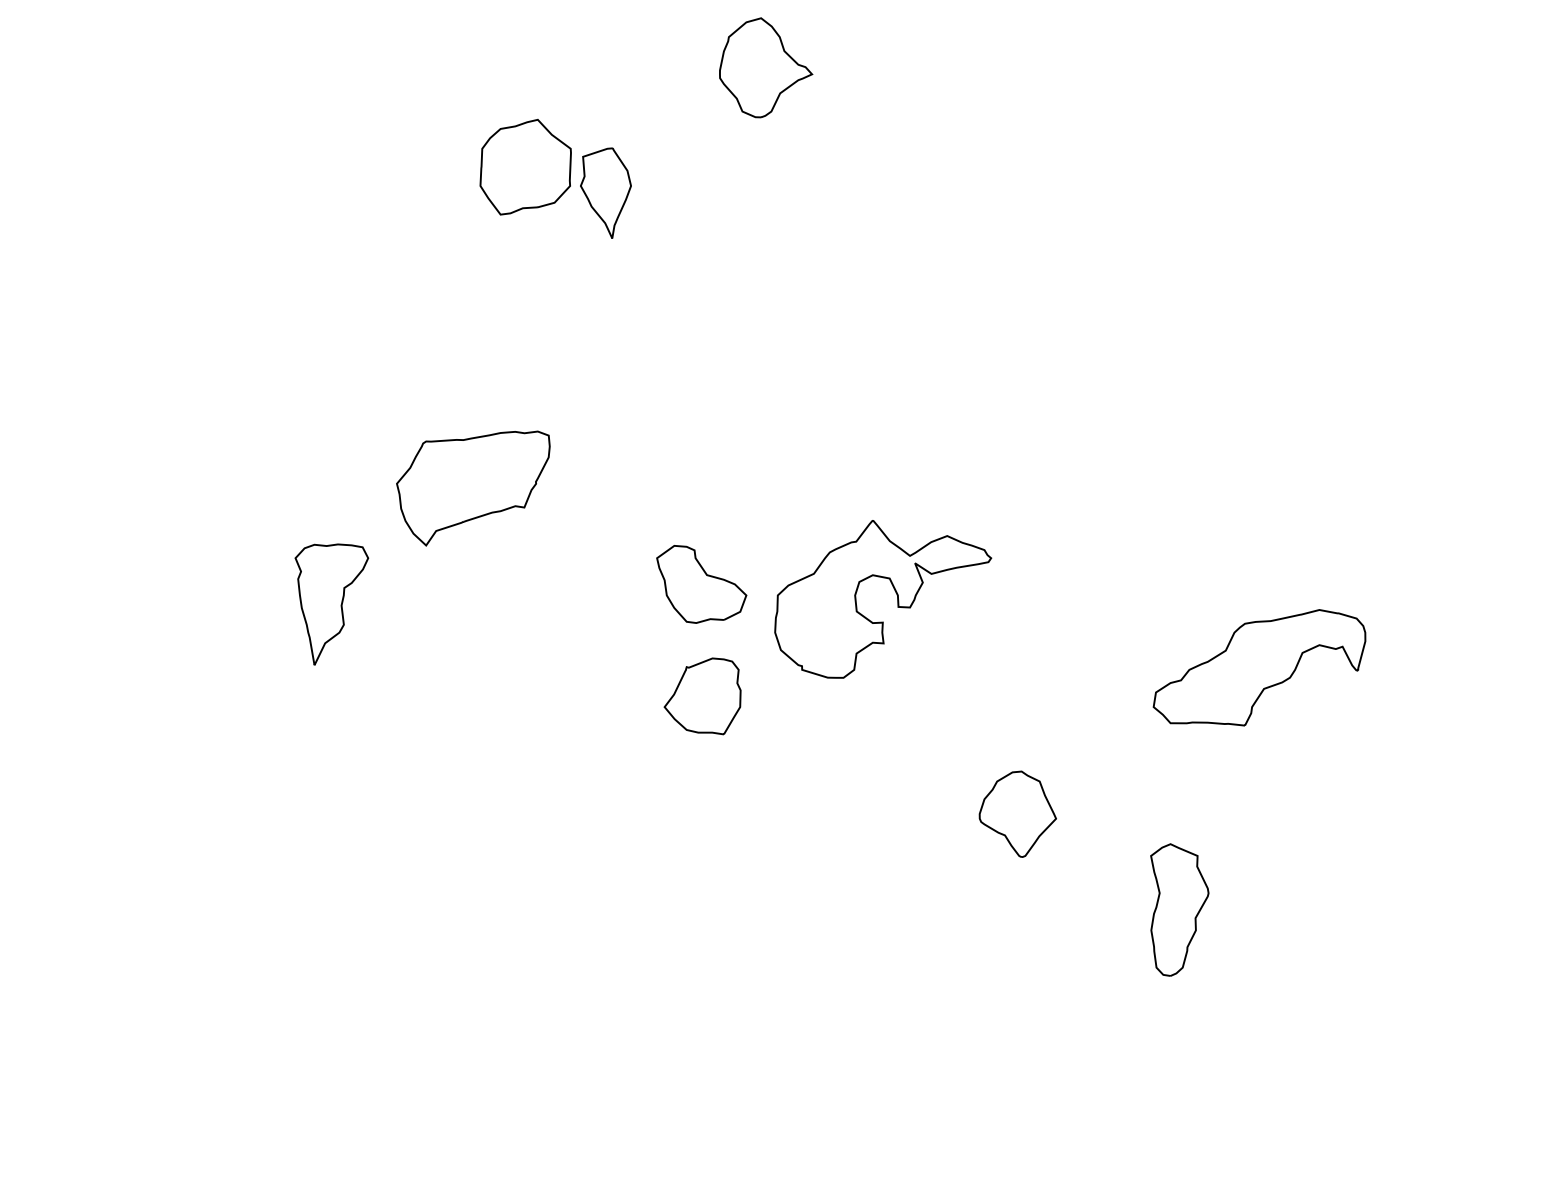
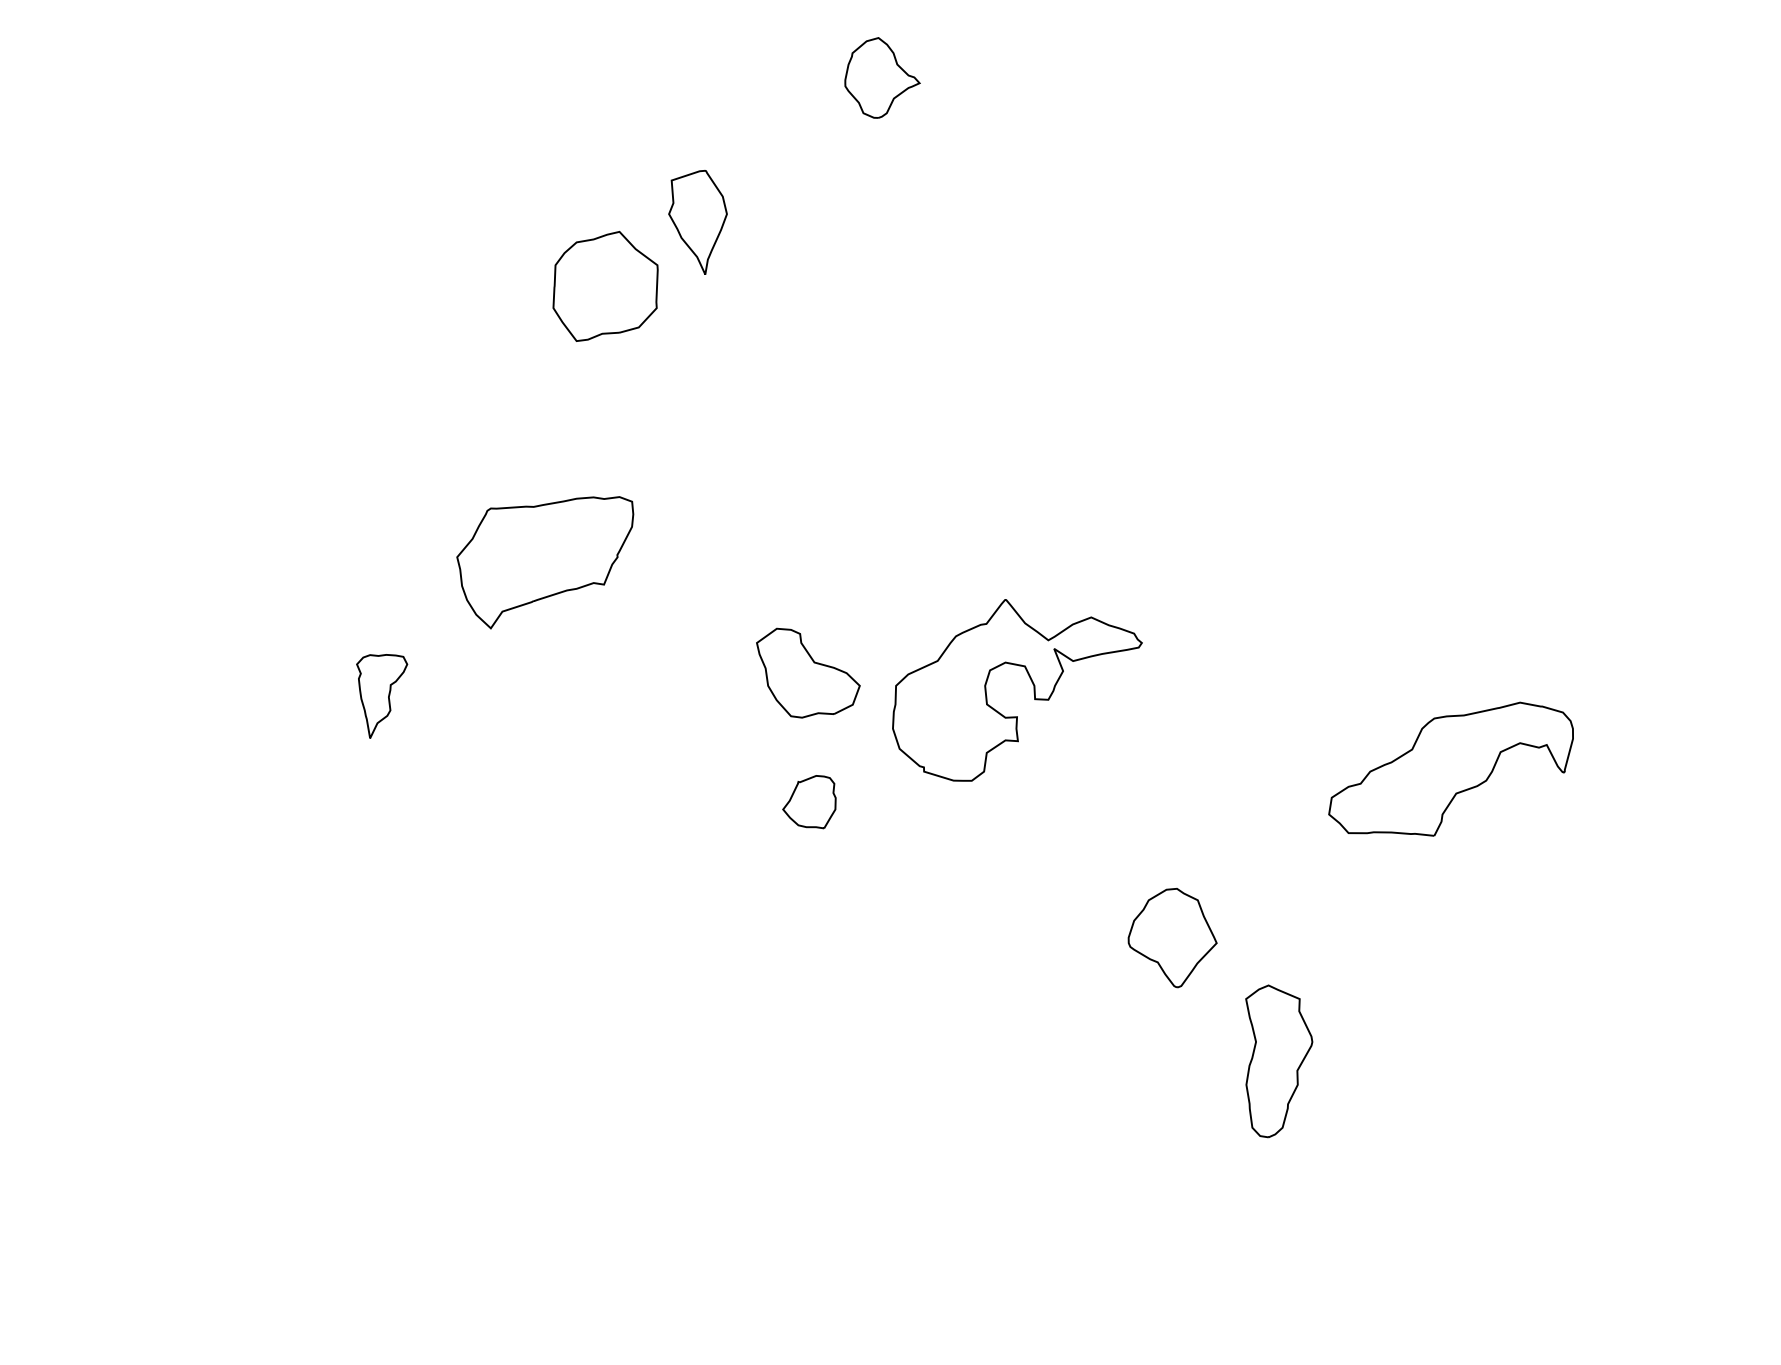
part: (766, 67) -> (882, 77), size x0.7
part: (525, 167) -> (605, 286), moved
part: (331, 604) -> (381, 696), size x0.6
part: (702, 695) -> (809, 801), size x0.6
part: (1180, 910) -> (1279, 1061), moved

